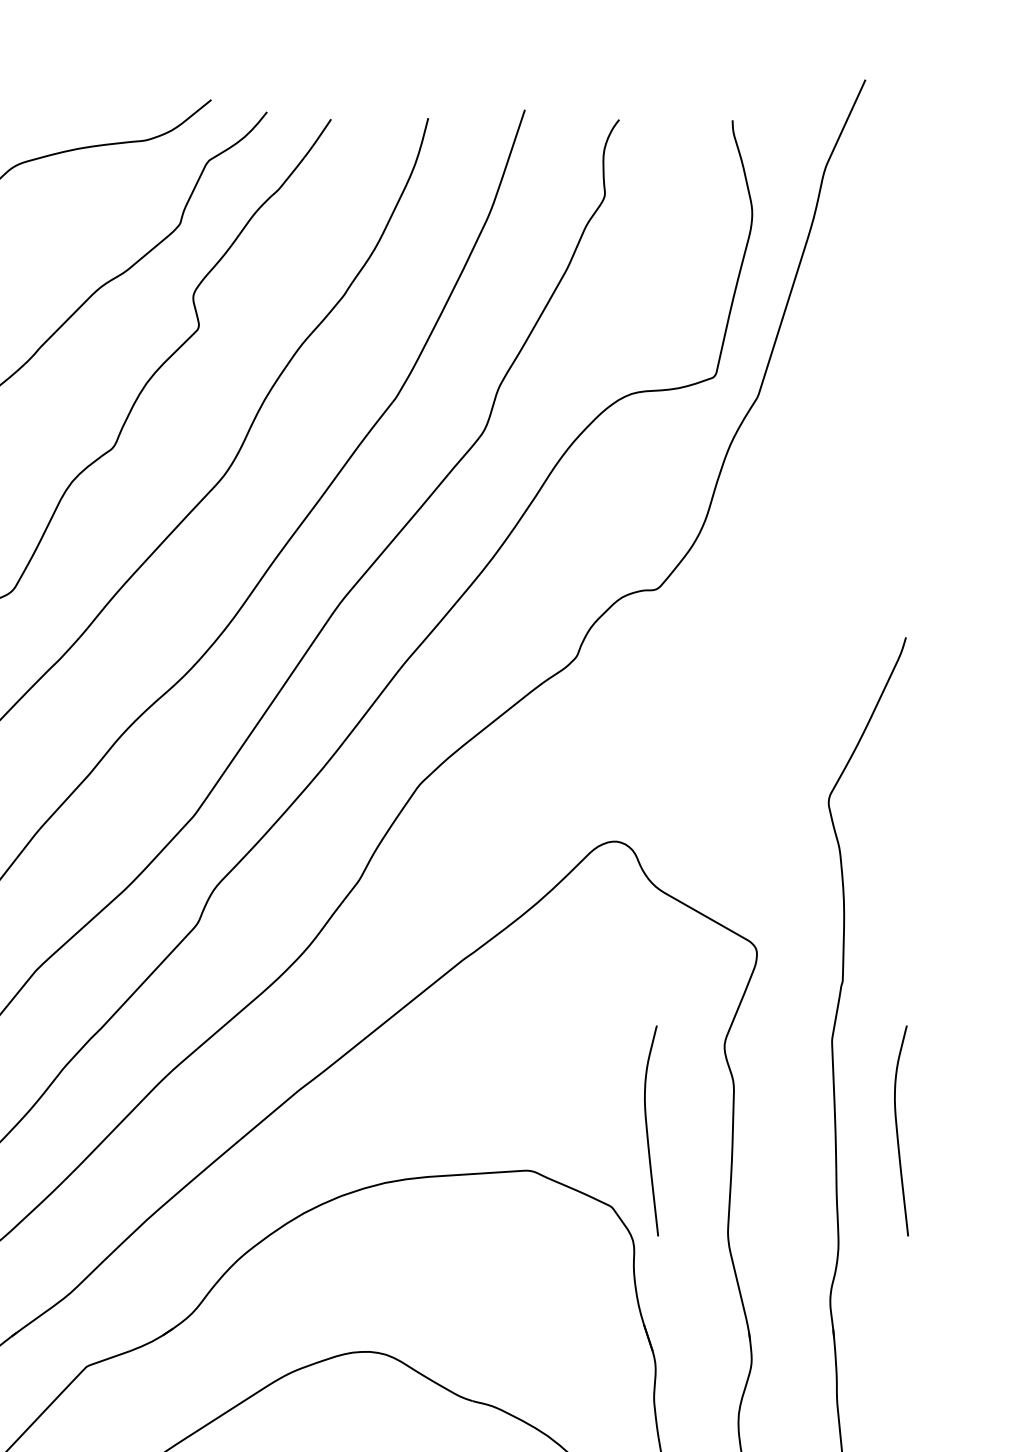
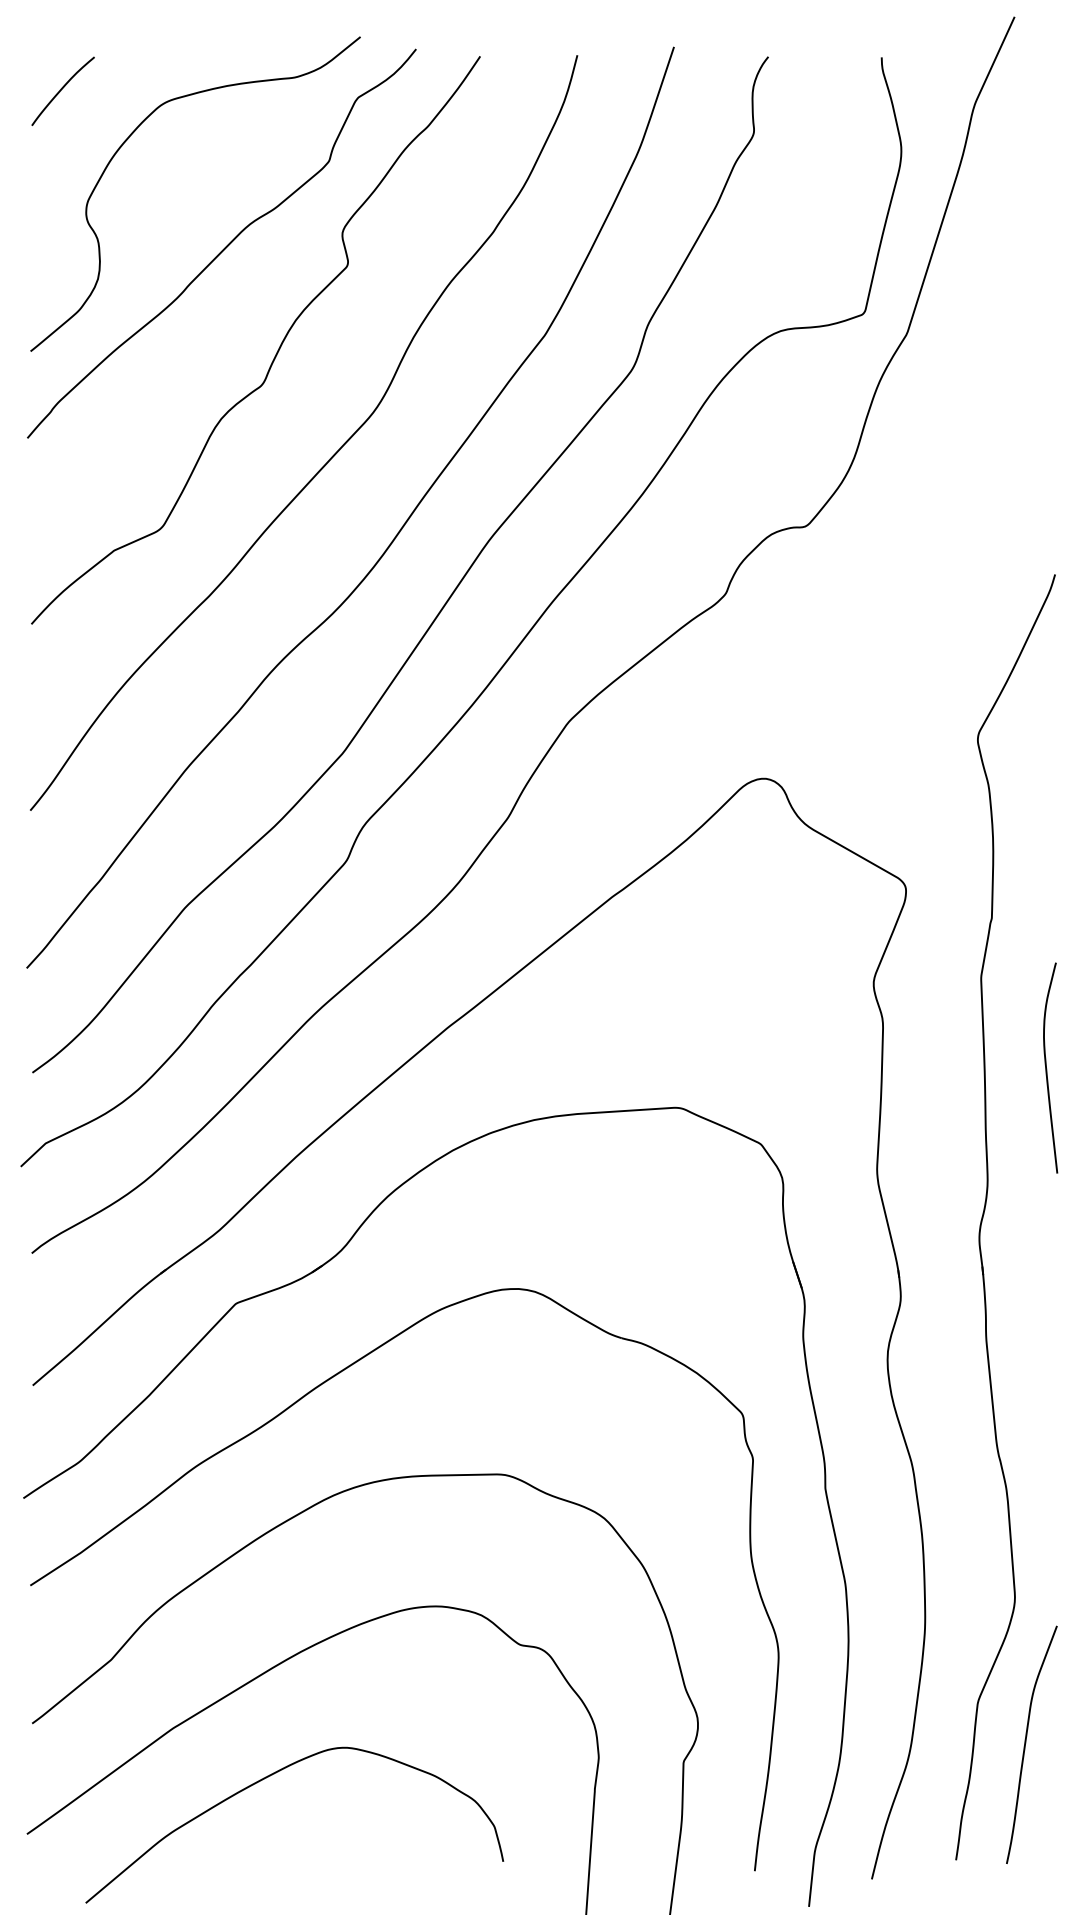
curve: (648, 1132) -> (797, 1069), removed

